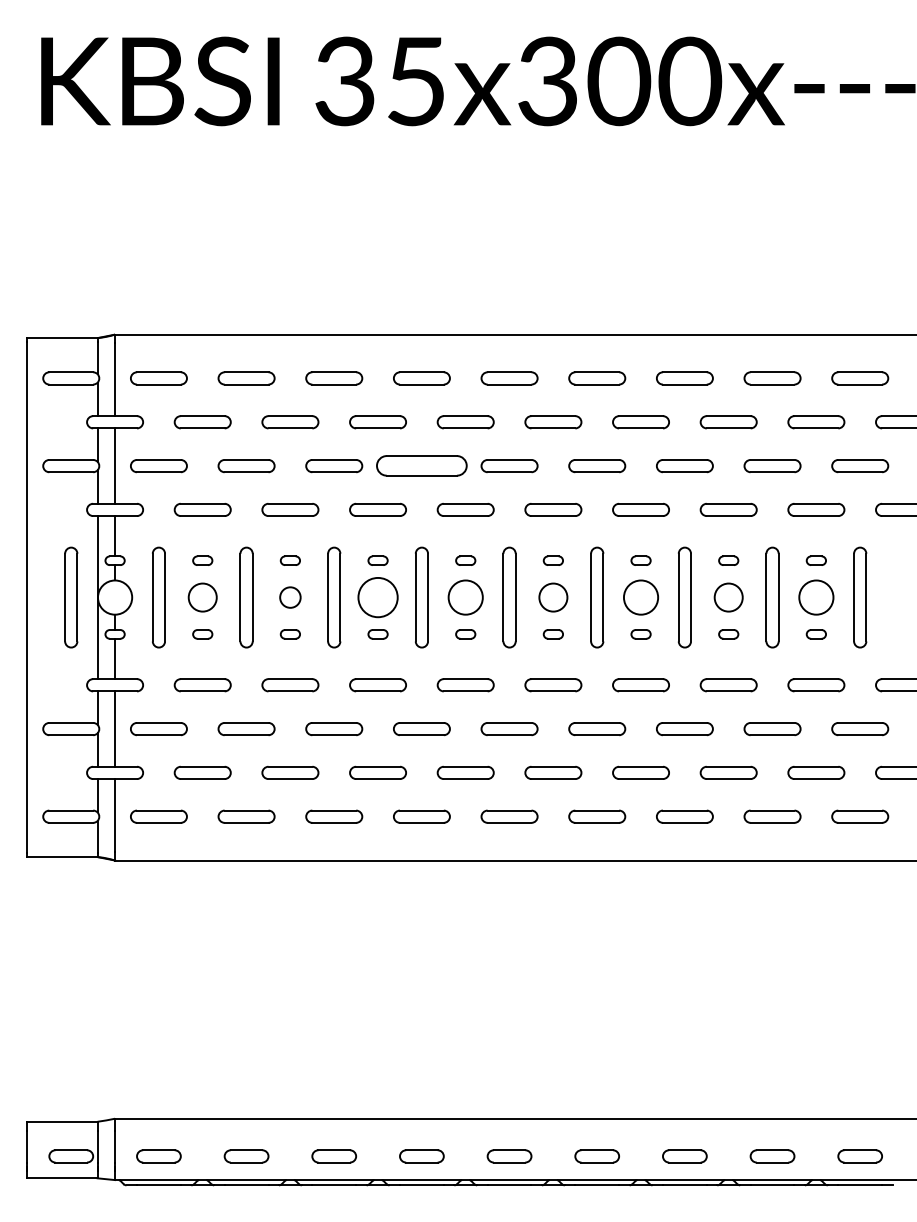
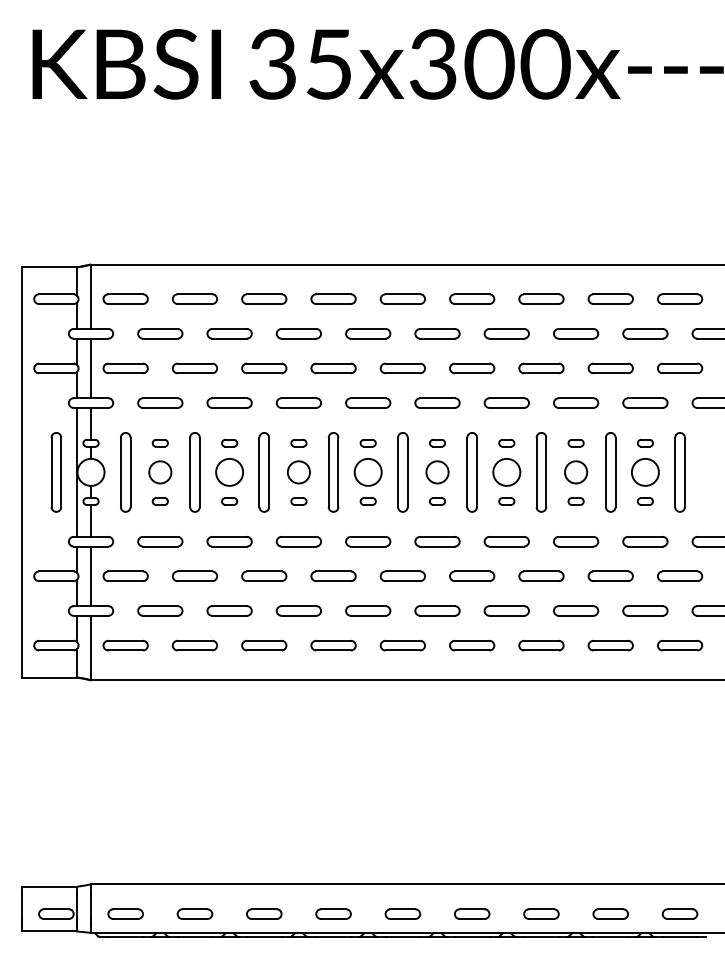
part: (421, 466) -> (333, 368), size x0.62
circle: (290, 597) -> (229, 472), size x1.67
circle: (378, 597) -> (299, 472), size x0.71

